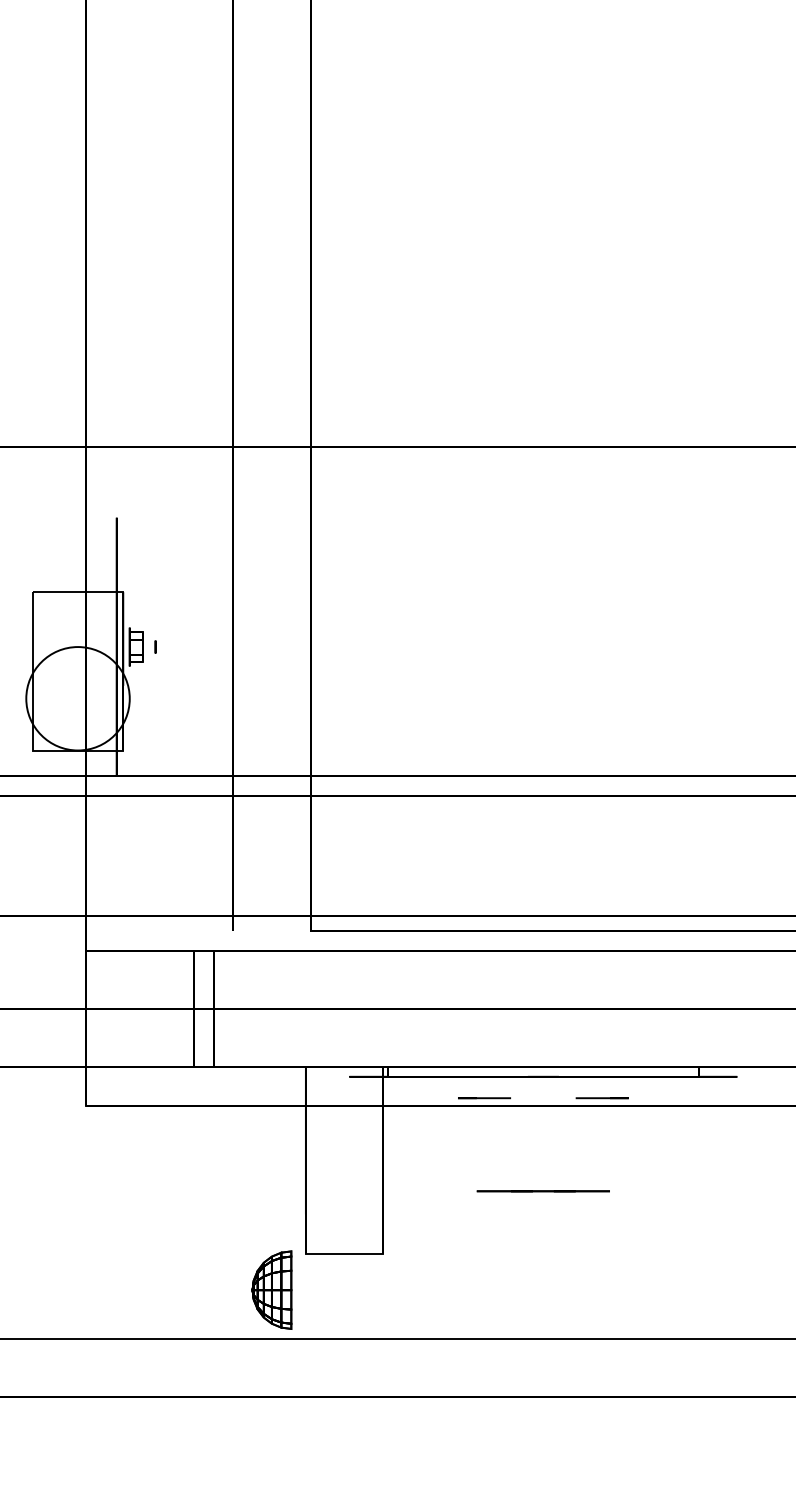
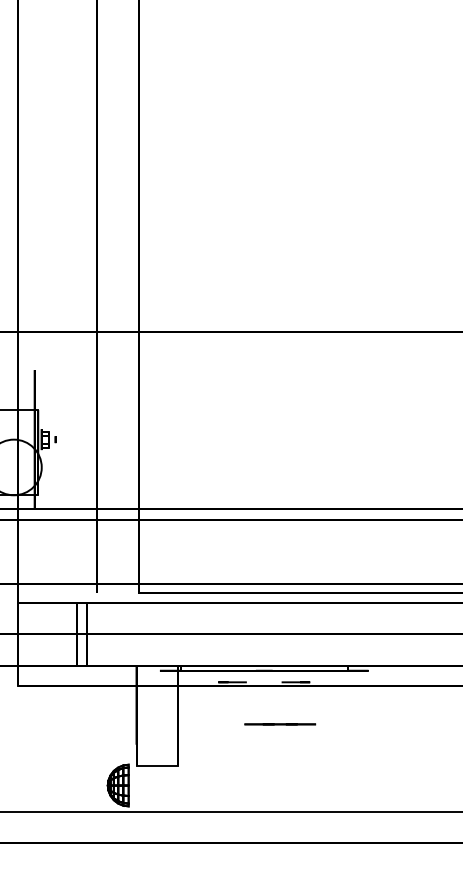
line: (543, 1191) -> (280, 724), moved

